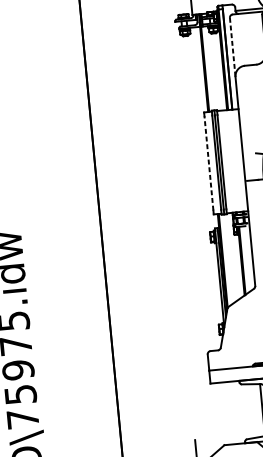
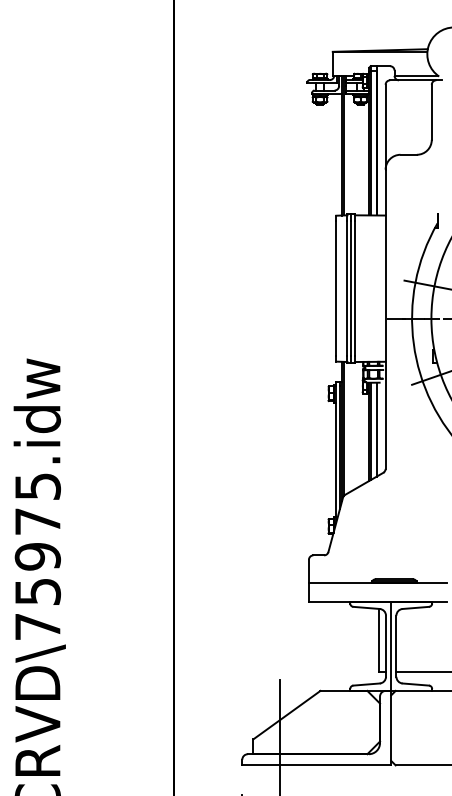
line: (232, 47) -> (385, 127), dashed -> solid
line: (209, 163) -> (336, 288), dashed -> solid
line: (246, 259) -> (376, 429), added

